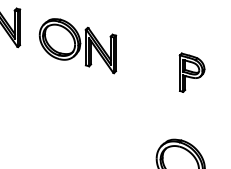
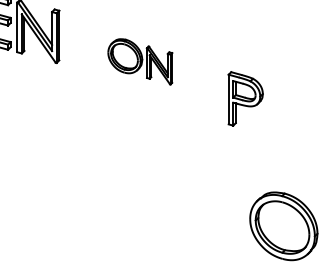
part: (78, 45) -> (140, 61), size x0.6
part: (191, 72) -> (245, 98), moved

